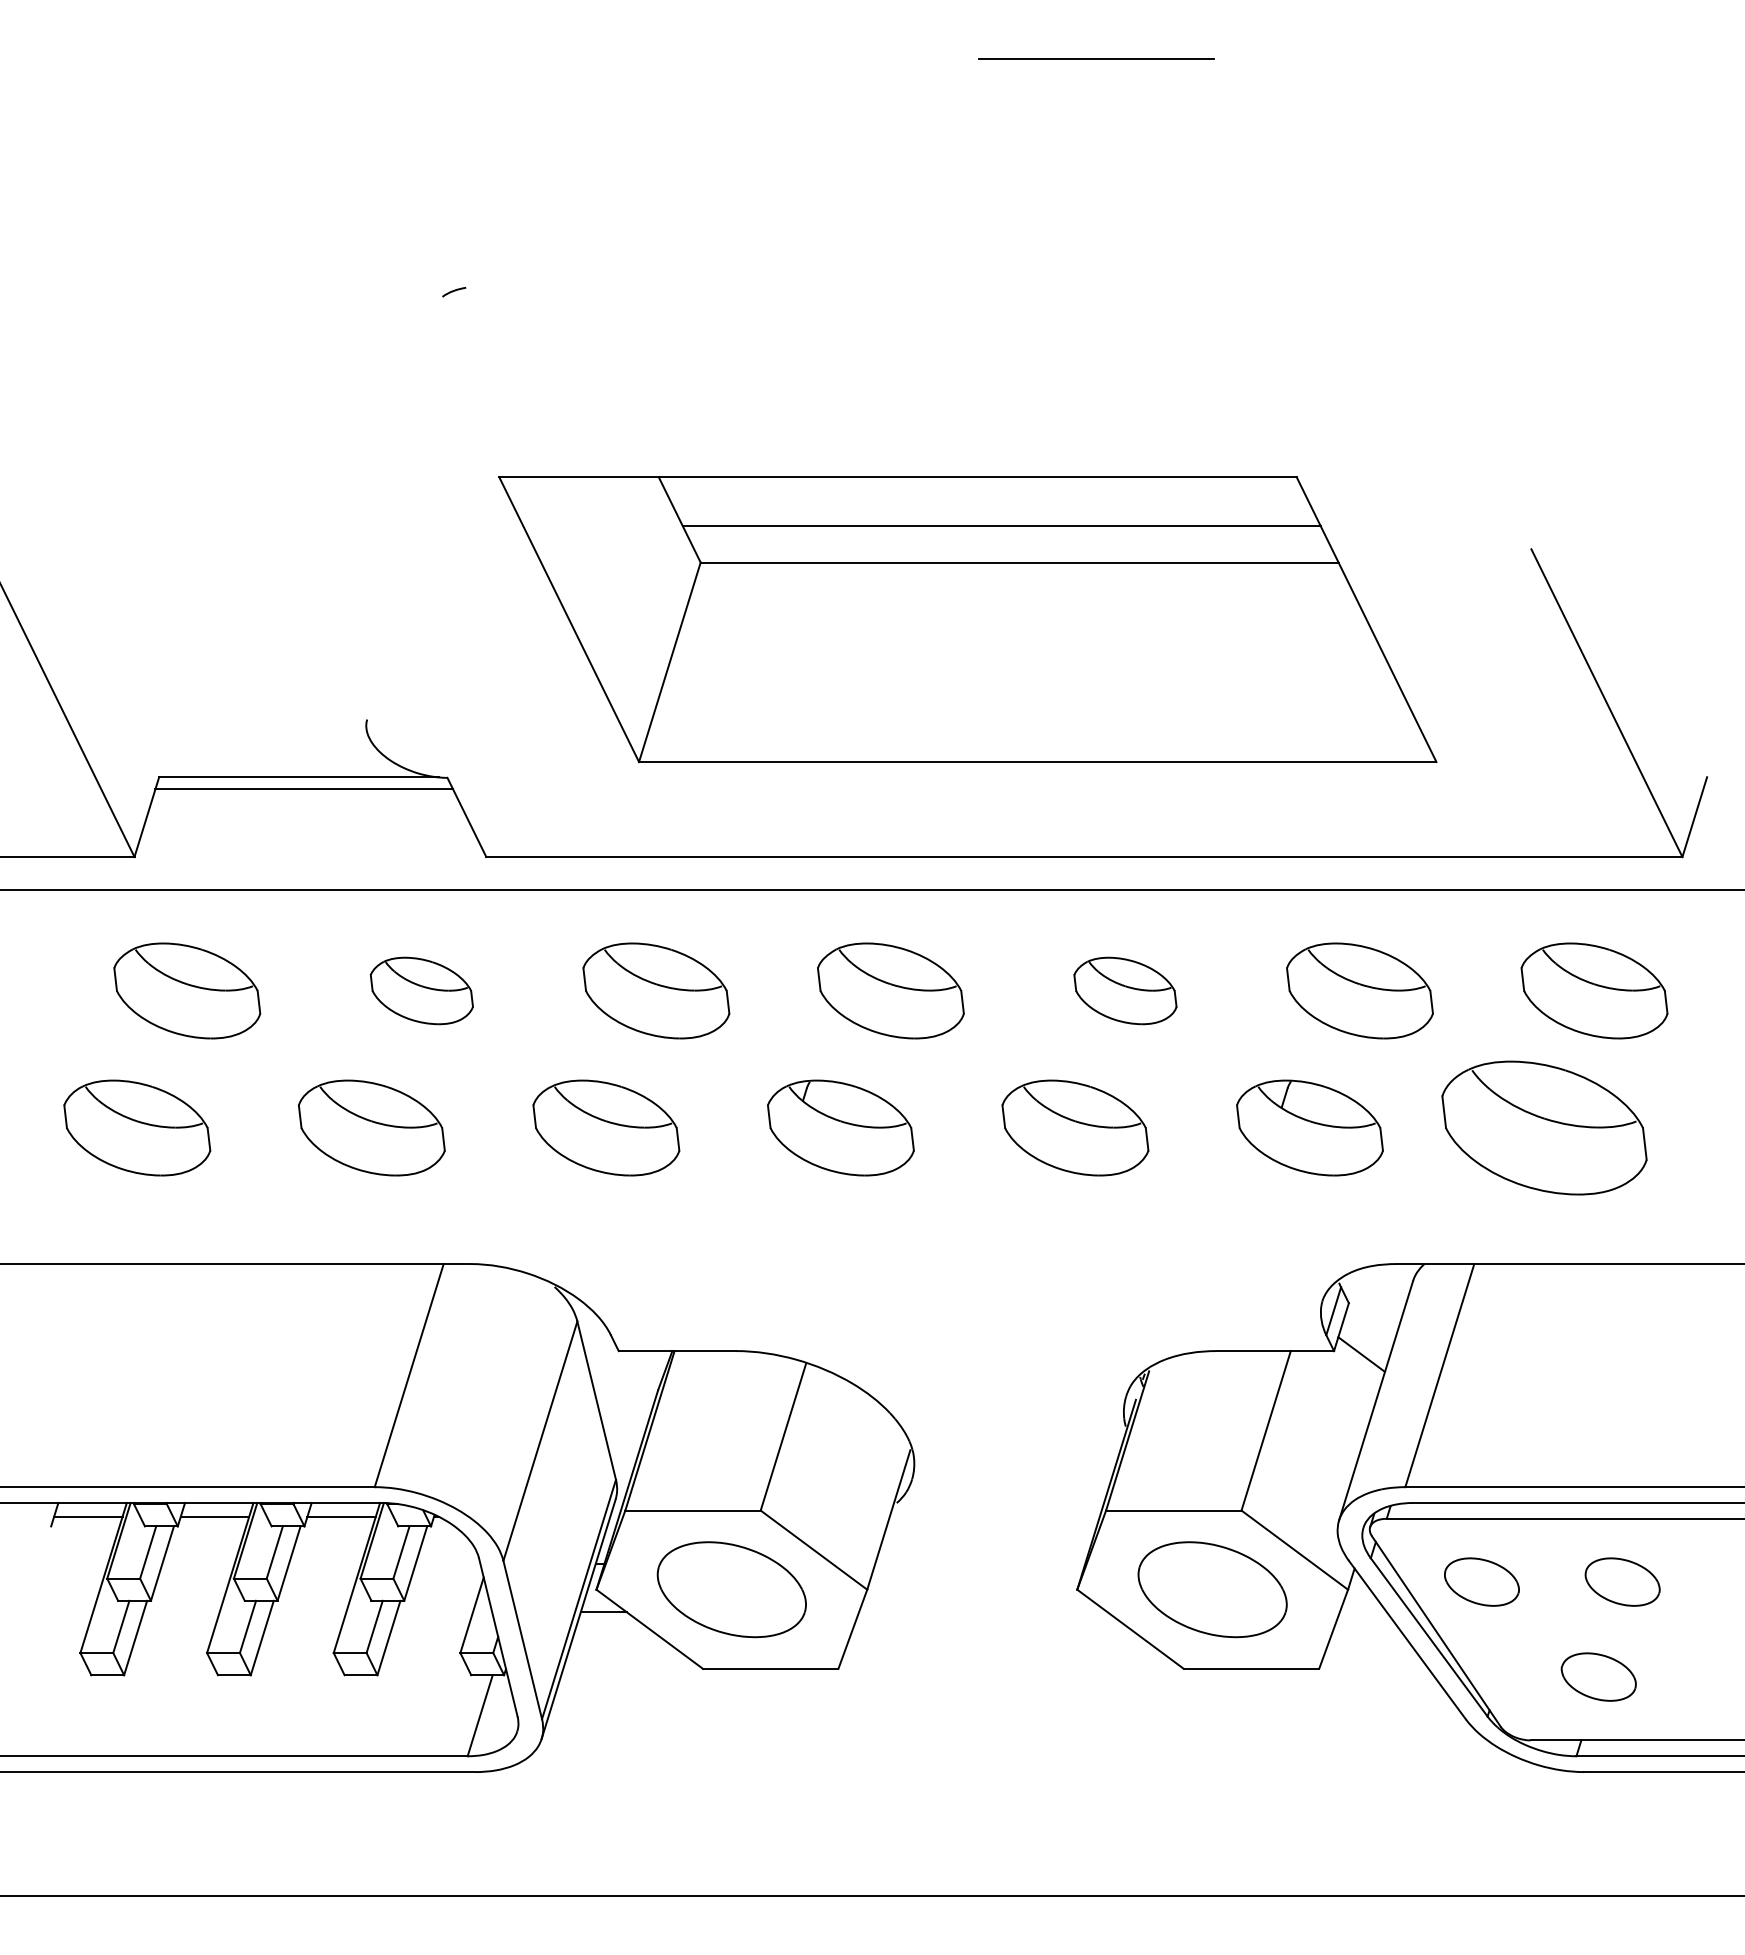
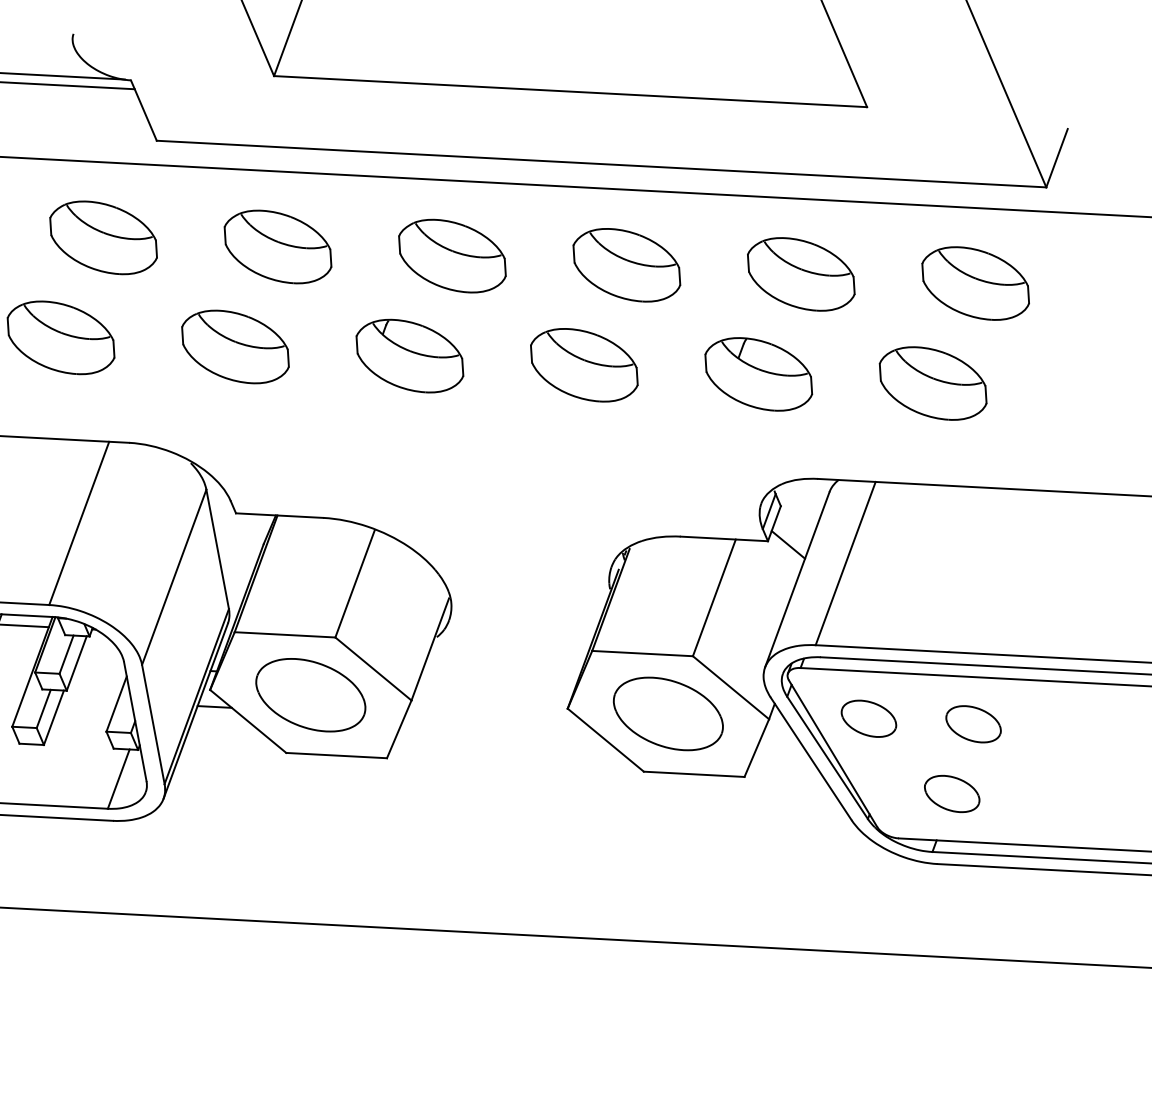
part: (421, 990) -> (103, 237), size x1.43
part: (1125, 990) -> (626, 264), size x1.43
part: (1544, 1127) -> (933, 383), size x0.71

